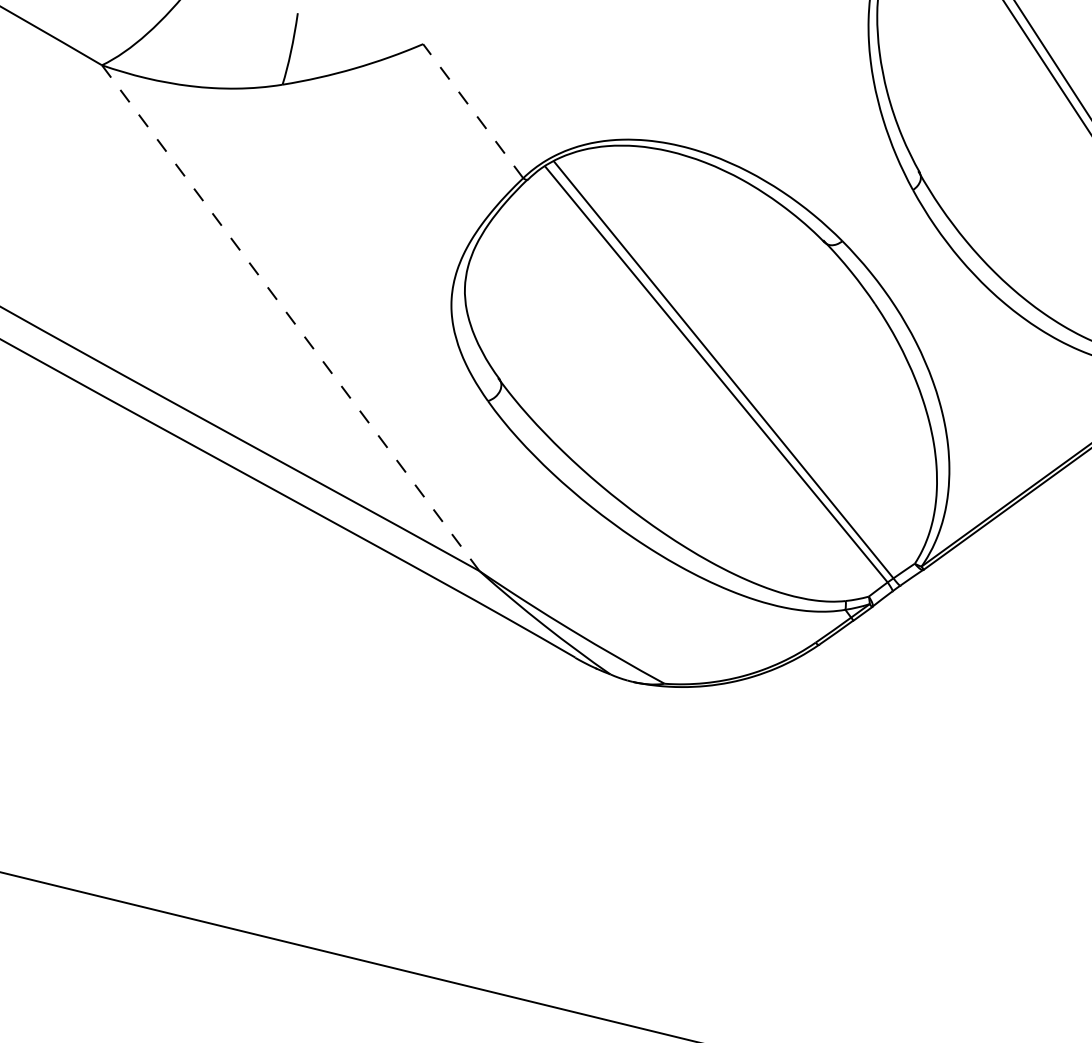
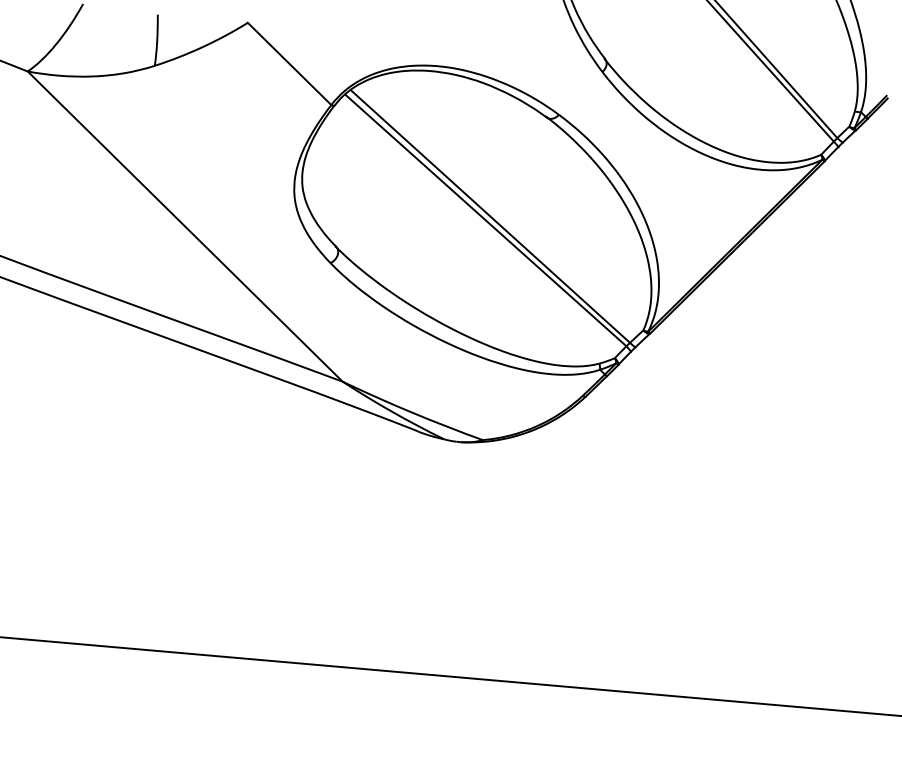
line: (473, 110) -> (289, 63), dashed -> solid
line: (291, 318) -> (185, 226), dashed -> solid

